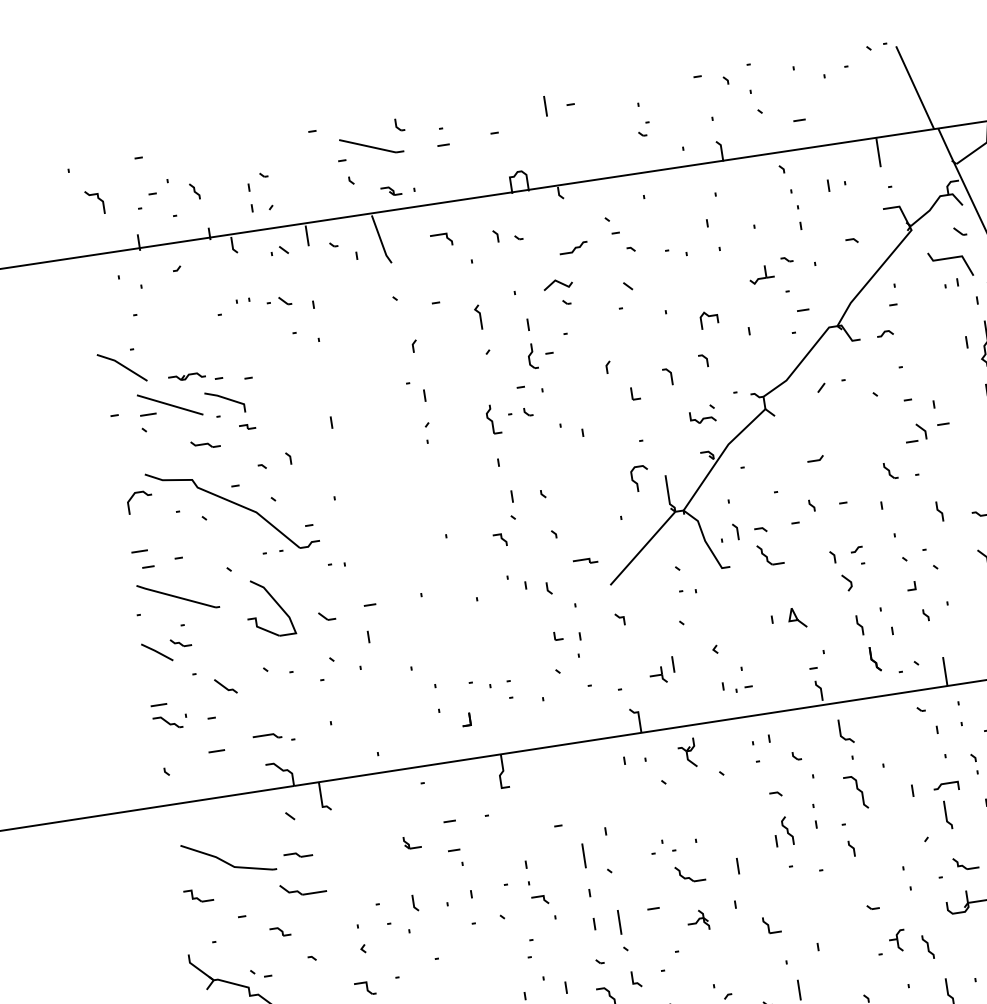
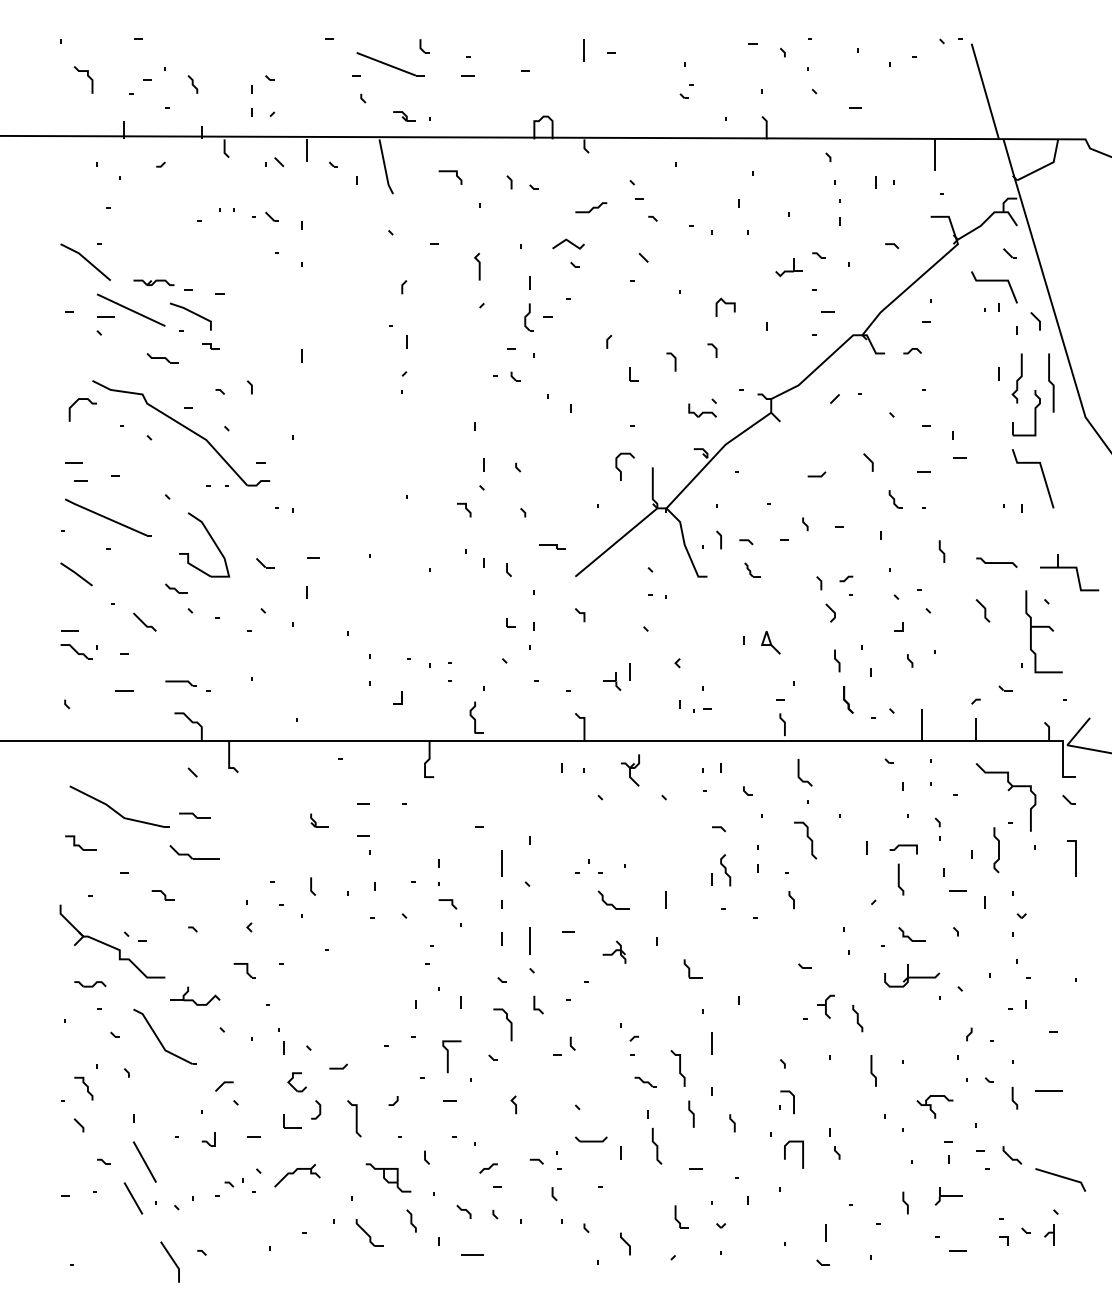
part: (493, 419) -> (476, 717), moved
line: (922, 429) -> (869, 460), moved
part: (770, 554) -> (752, 569), size x0.6
part: (180, 642) -> (176, 588), moved

